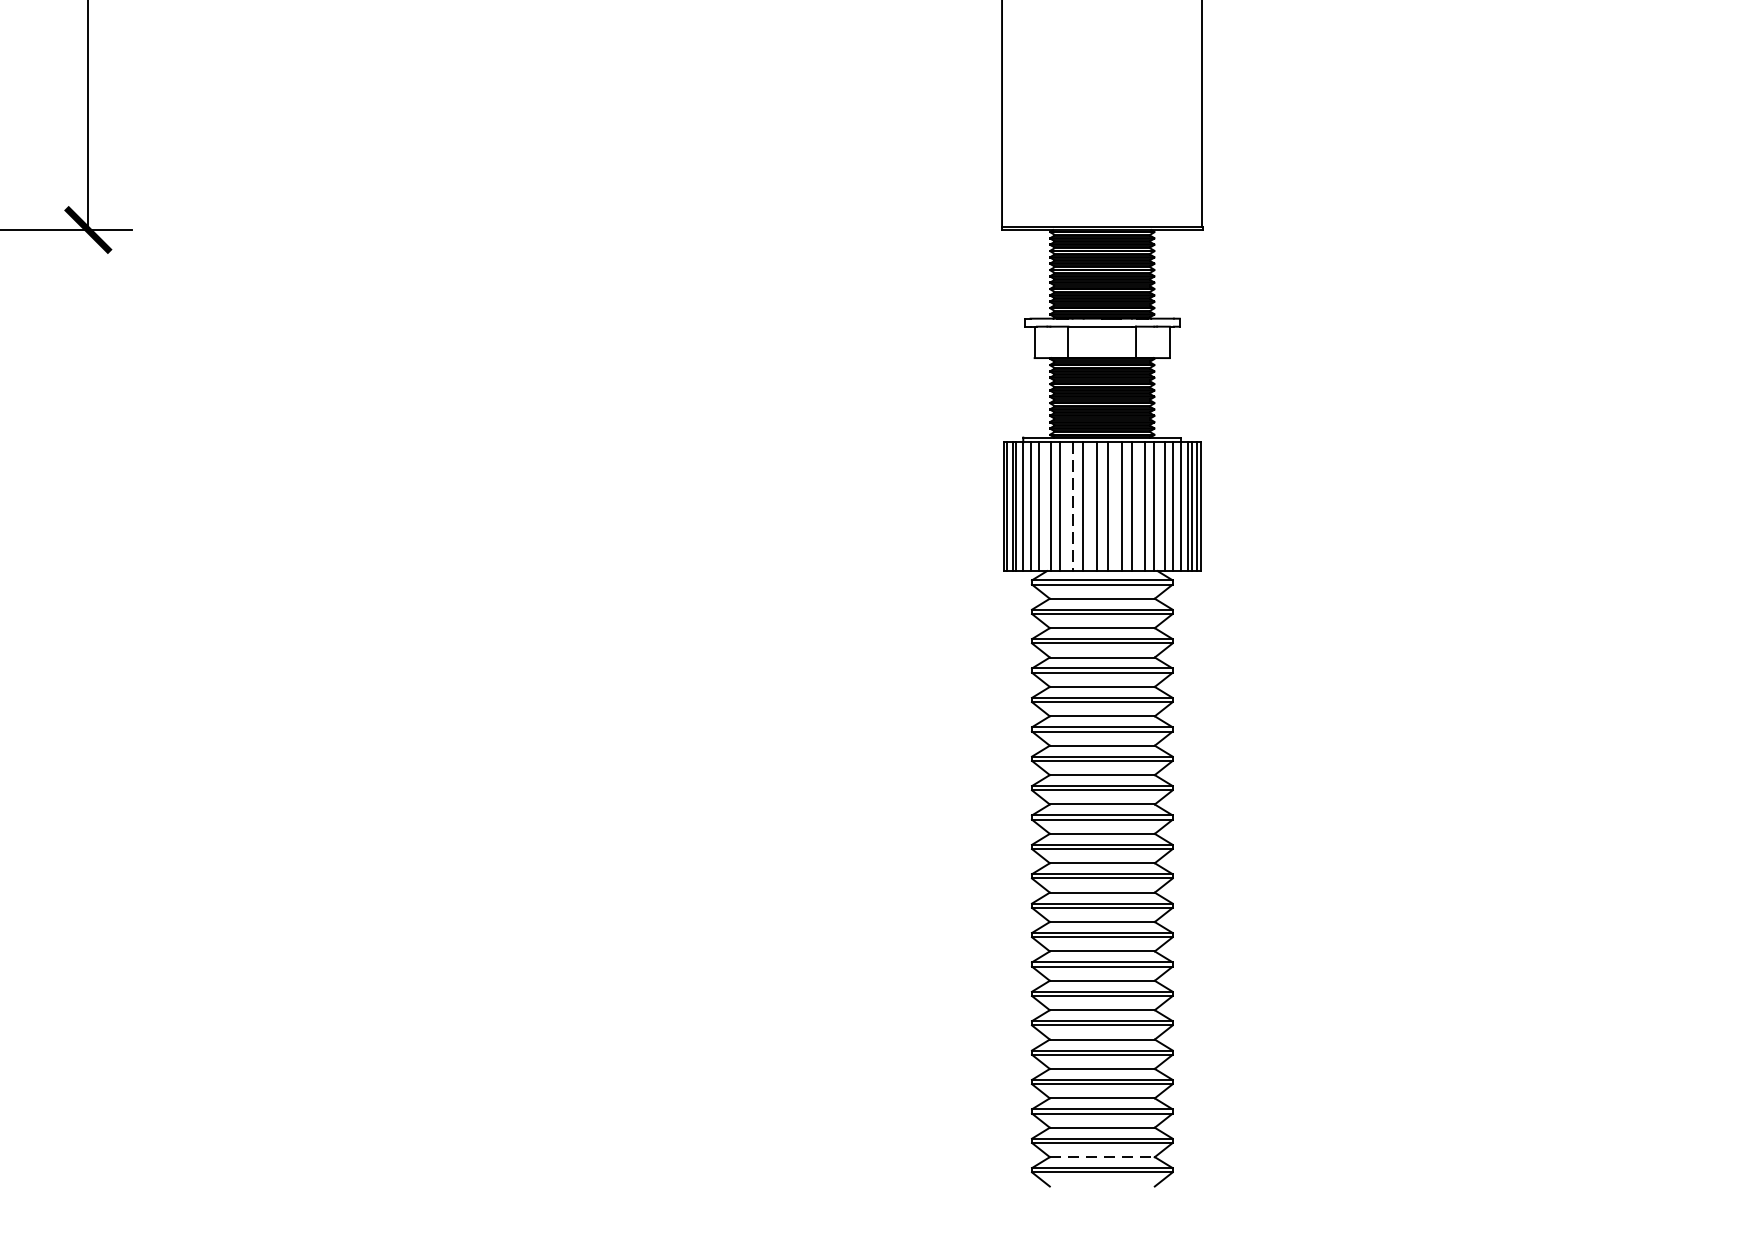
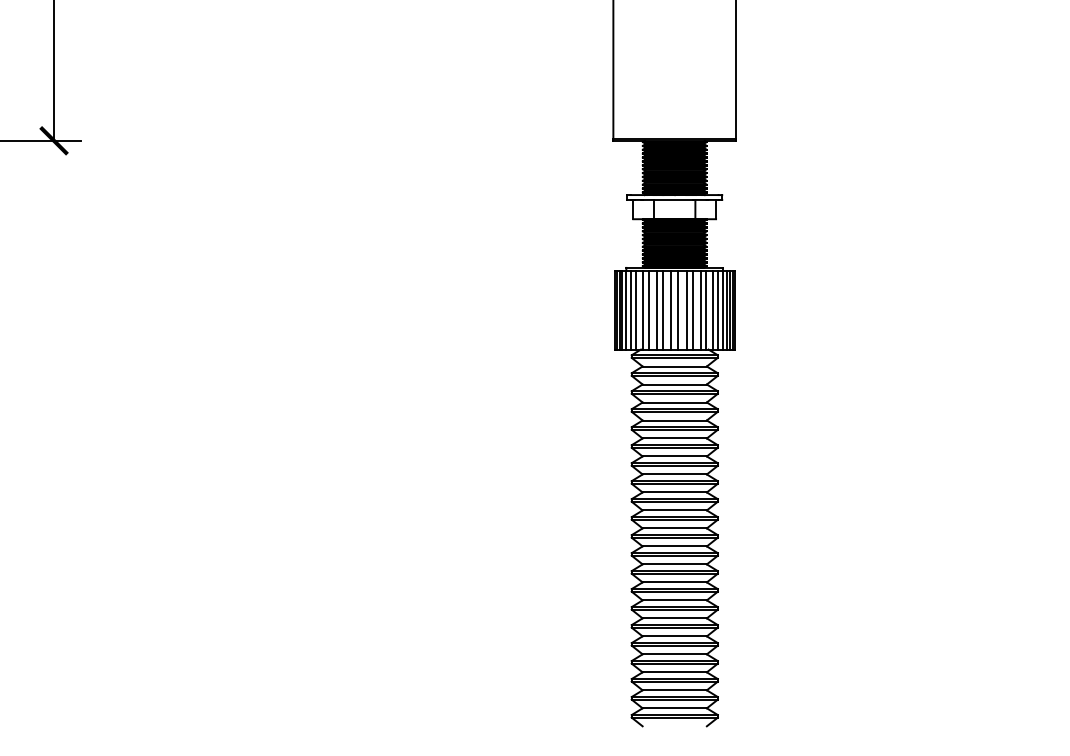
line: (1072, 507) -> (656, 310), dashed -> solid
line: (1103, 1157) -> (675, 708), dashed -> solid

